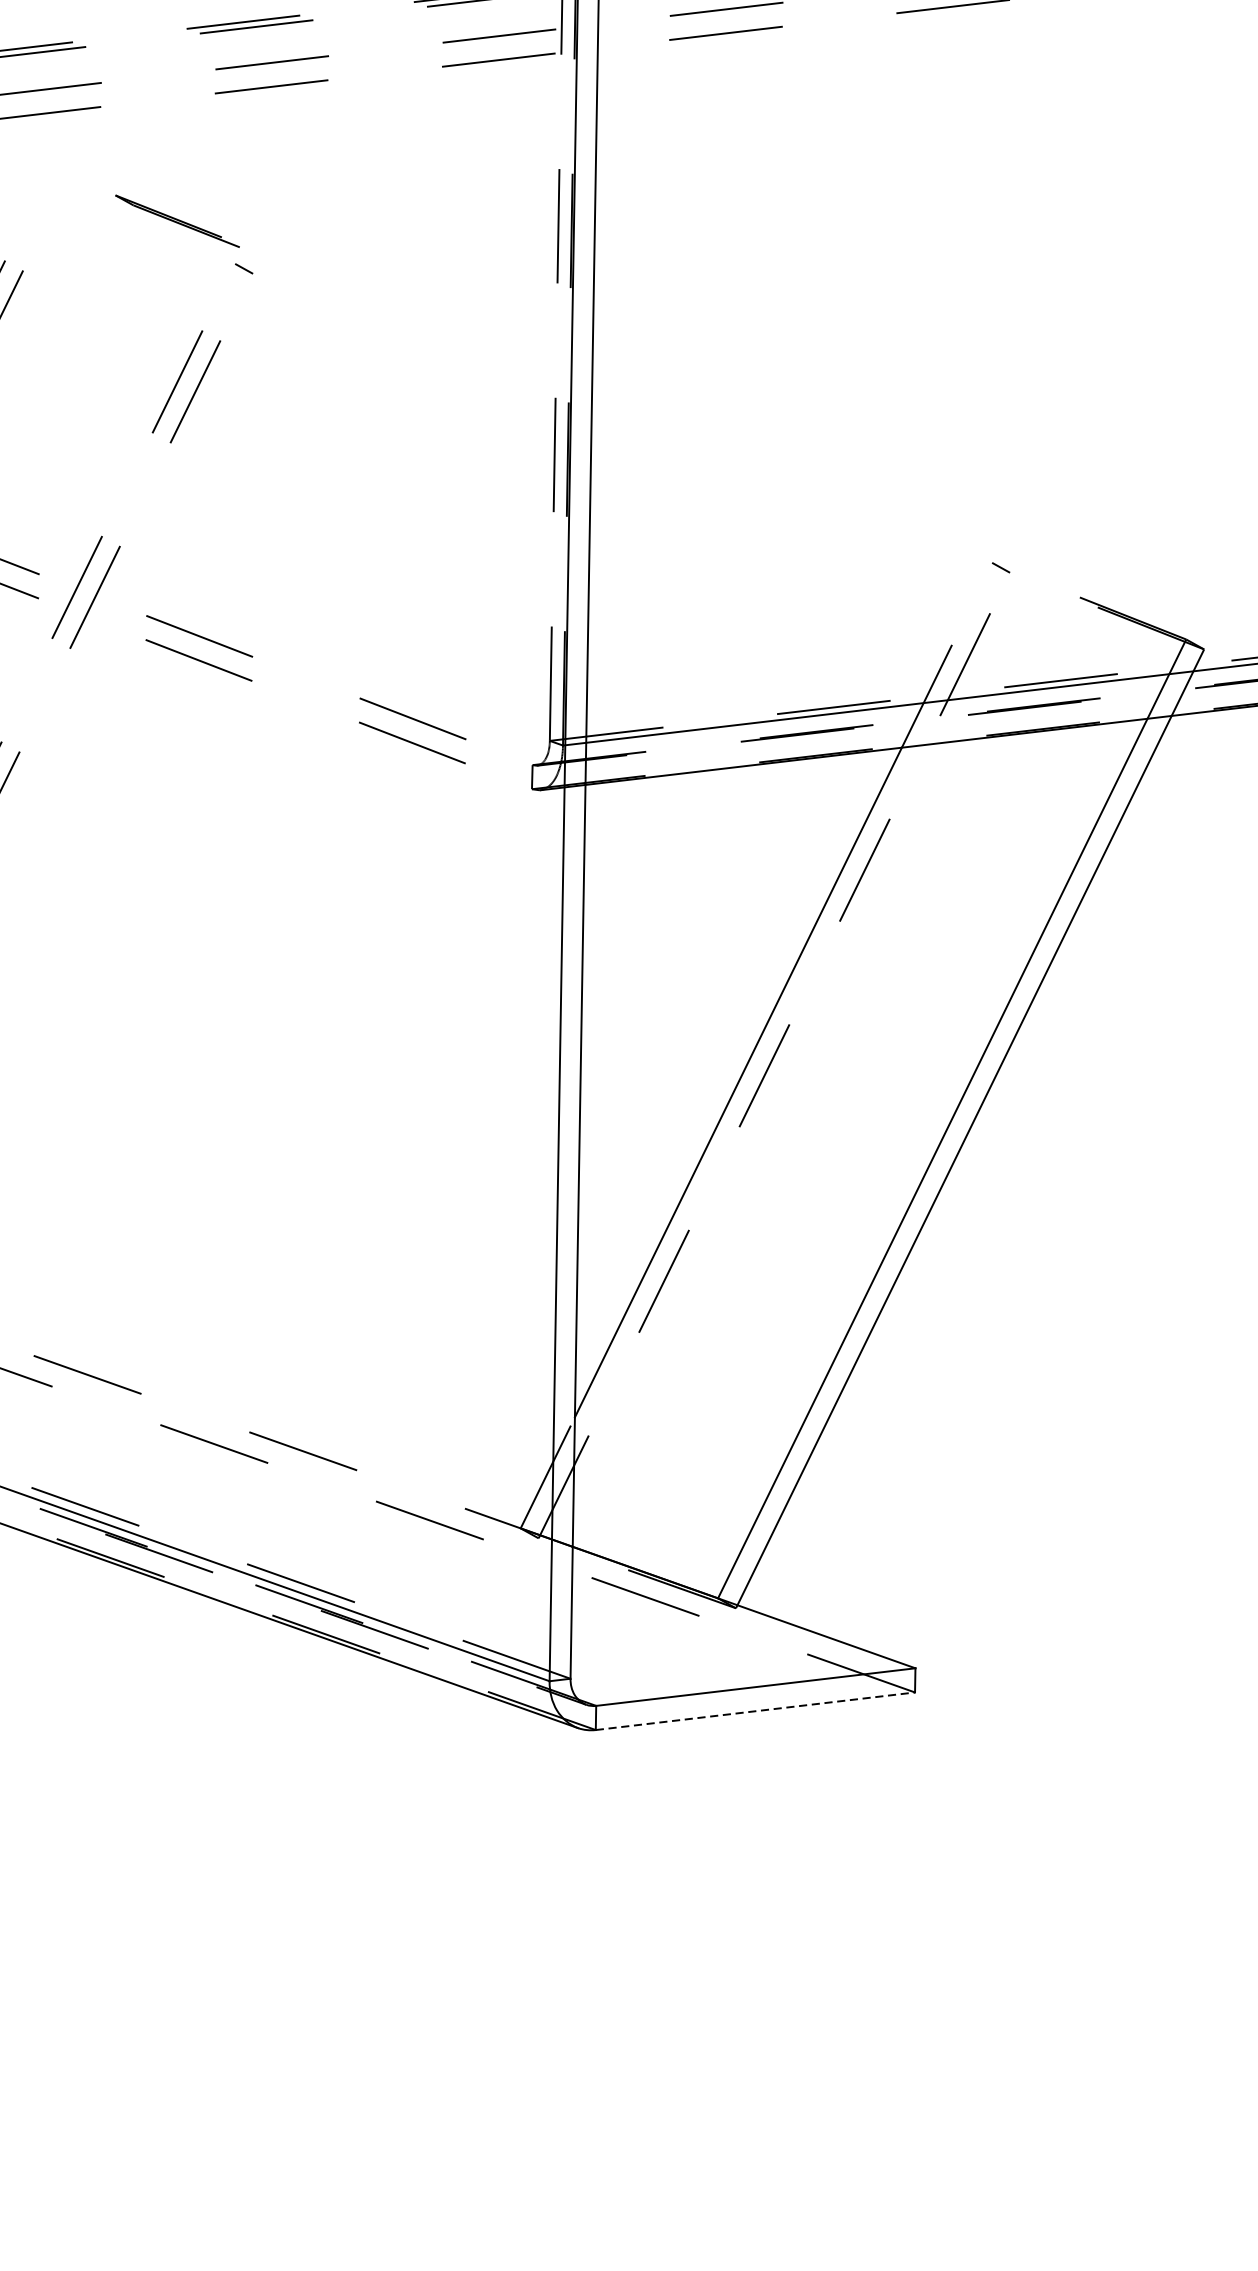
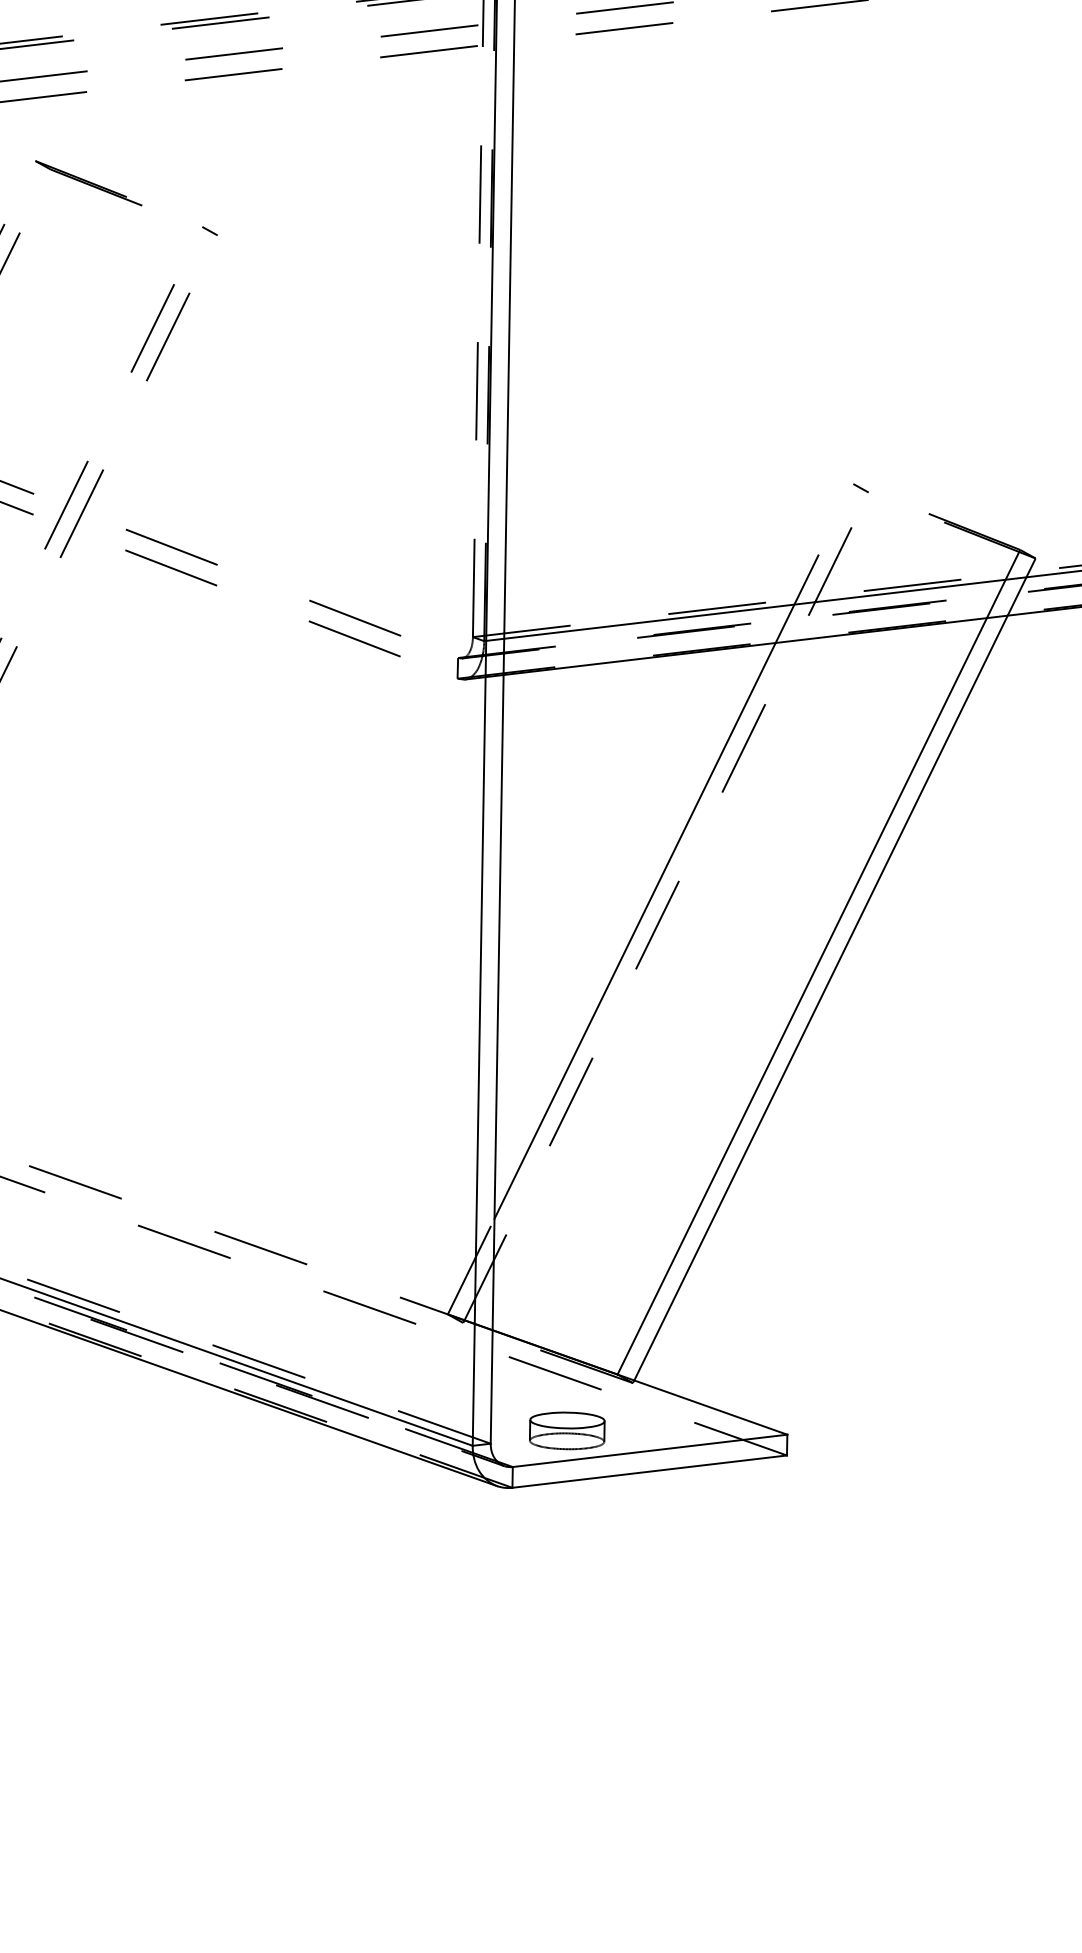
part: (177, 221) -> (88, 183), moved
part: (659, 1663) -> (567, 1430), added
line: (756, 1711) -> (650, 1471), dashed -> solid

